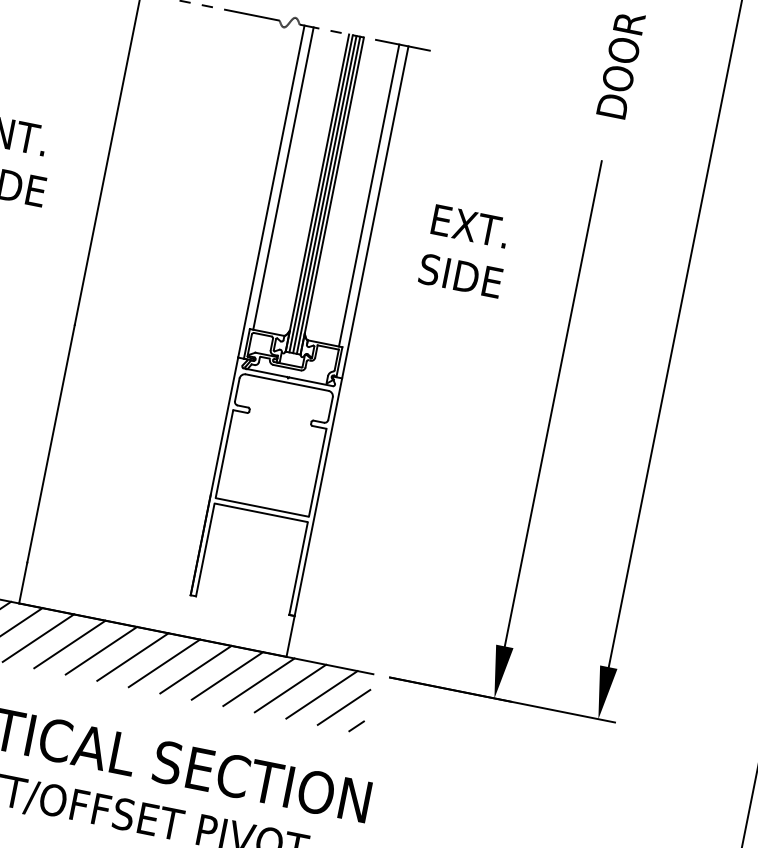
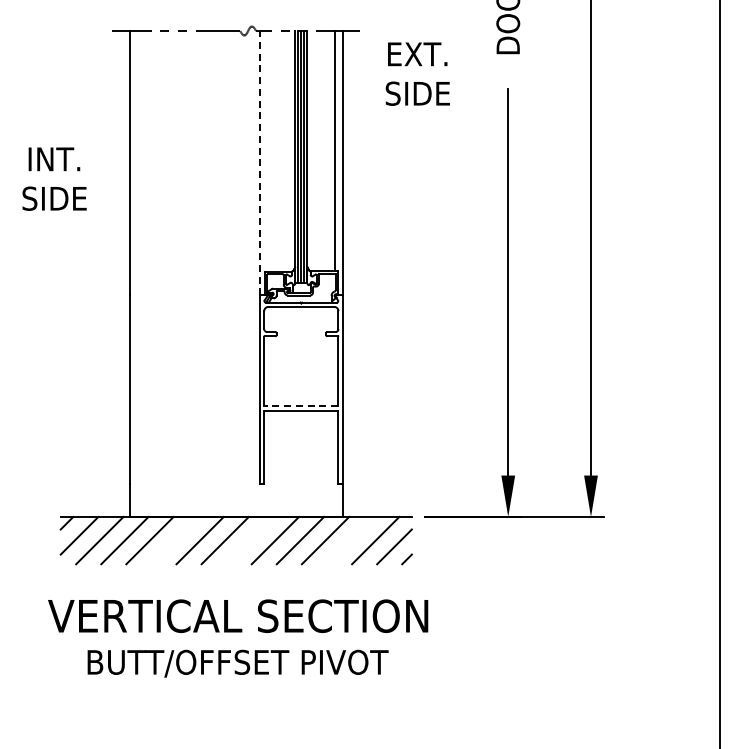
line: (283, 178) -> (267, 151), removed
line: (270, 190) -> (259, 162), solid -> dashed
text: (465, 250) -> (417, 73), moved
line: (262, 507) -> (301, 406), solid -> dashed
line: (69, 644) -> (174, 540), removed
line: (163, 663) -> (249, 540), removed
line: (290, 688) -> (350, 540), removed

